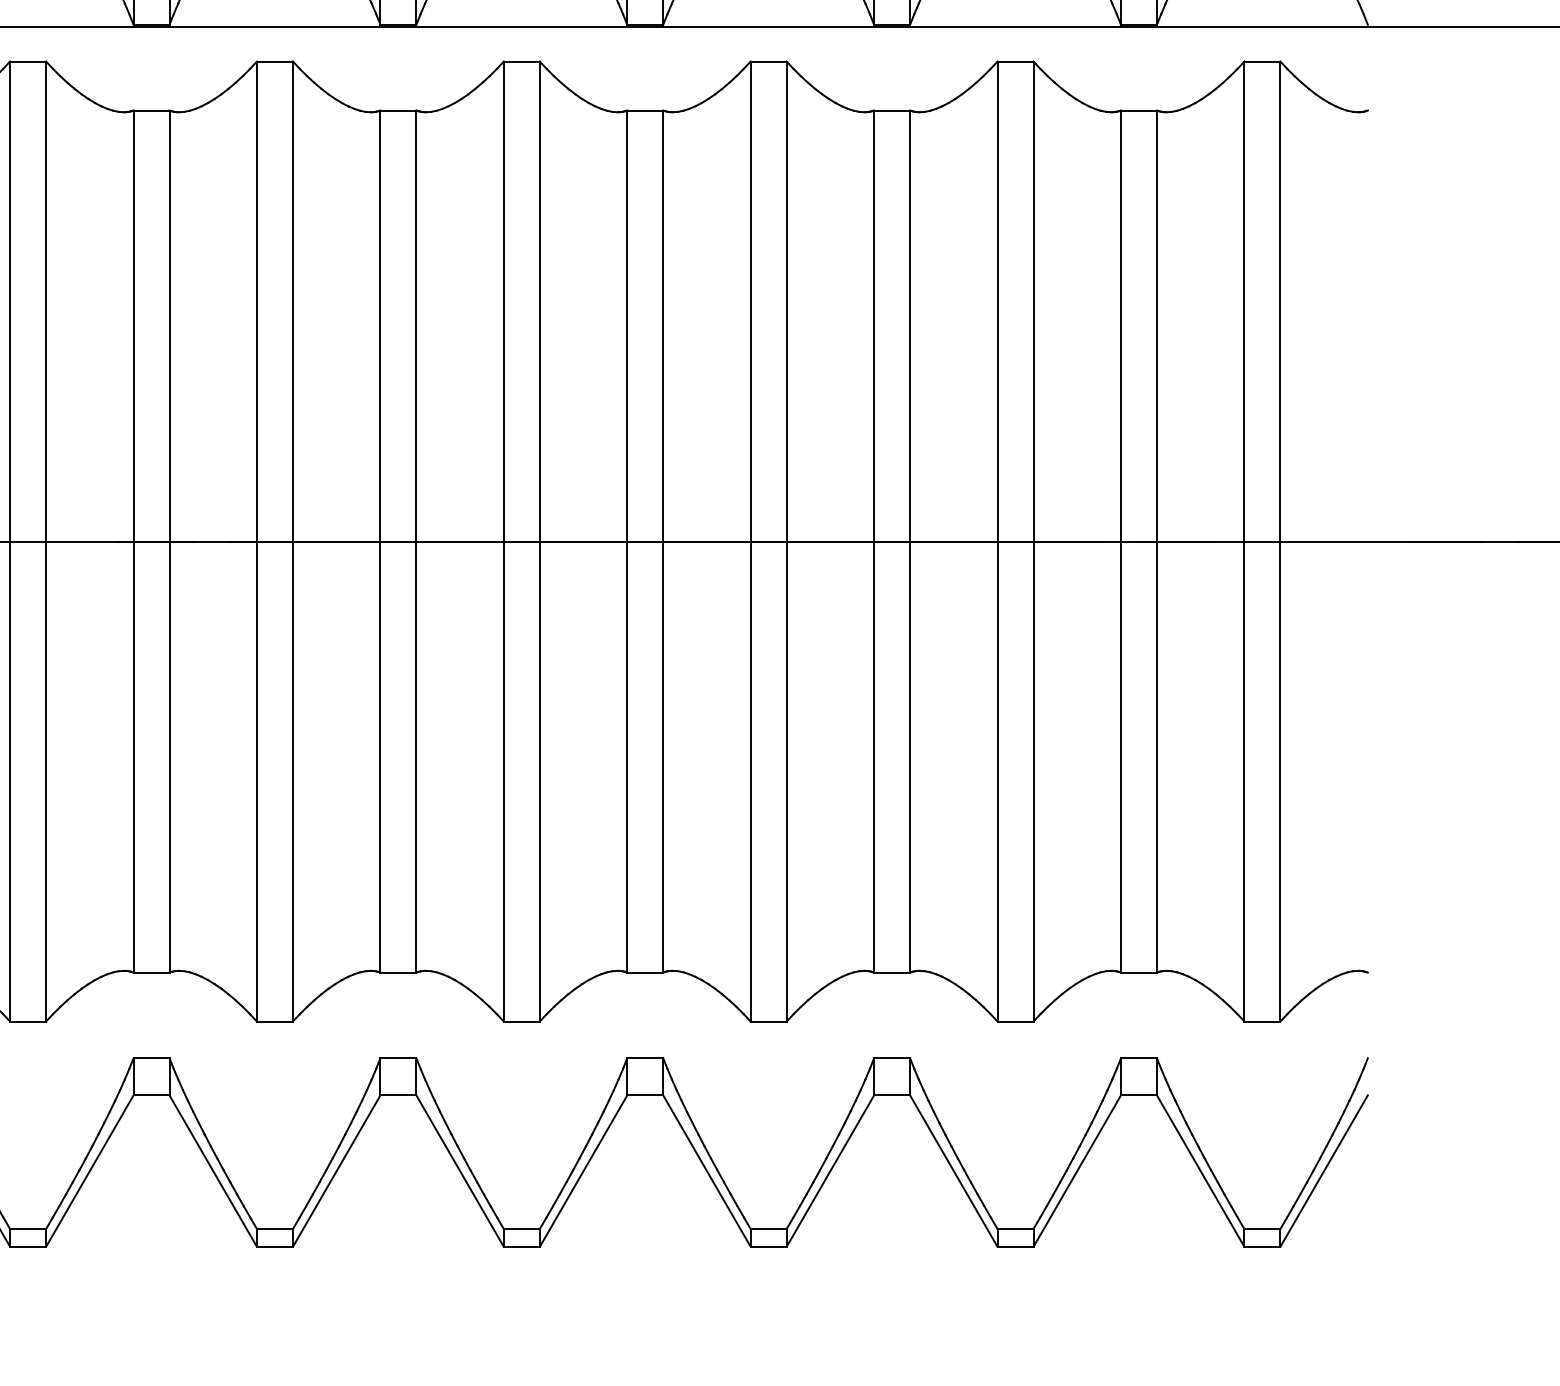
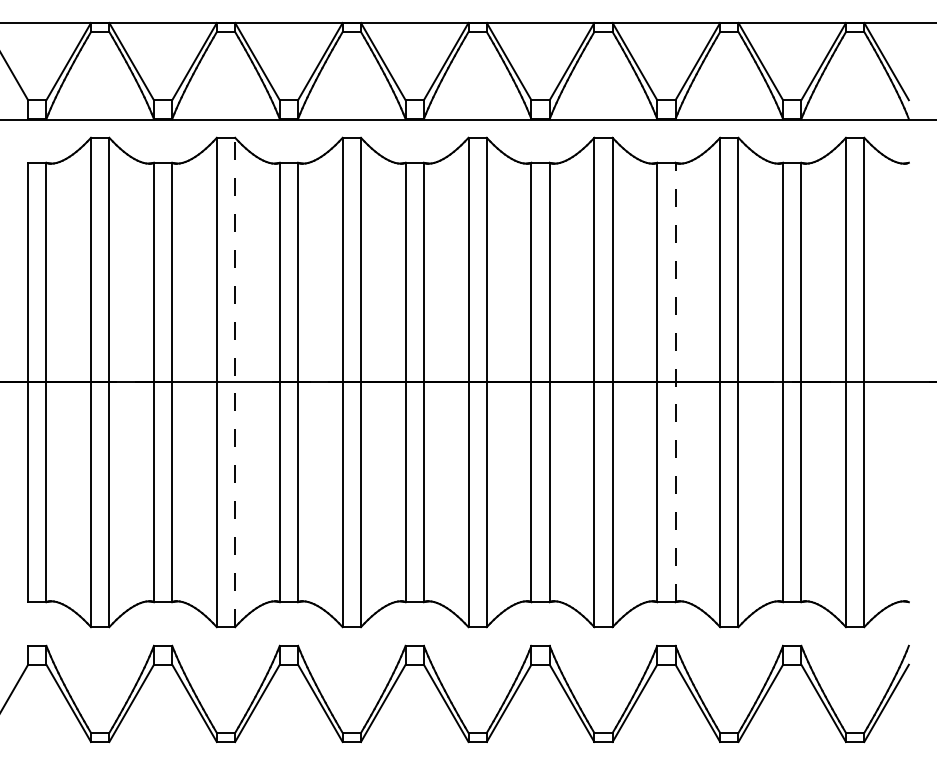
line: (46, 541) -> (235, 382), solid -> dashed
line: (909, 541) -> (675, 382), solid -> dashed

